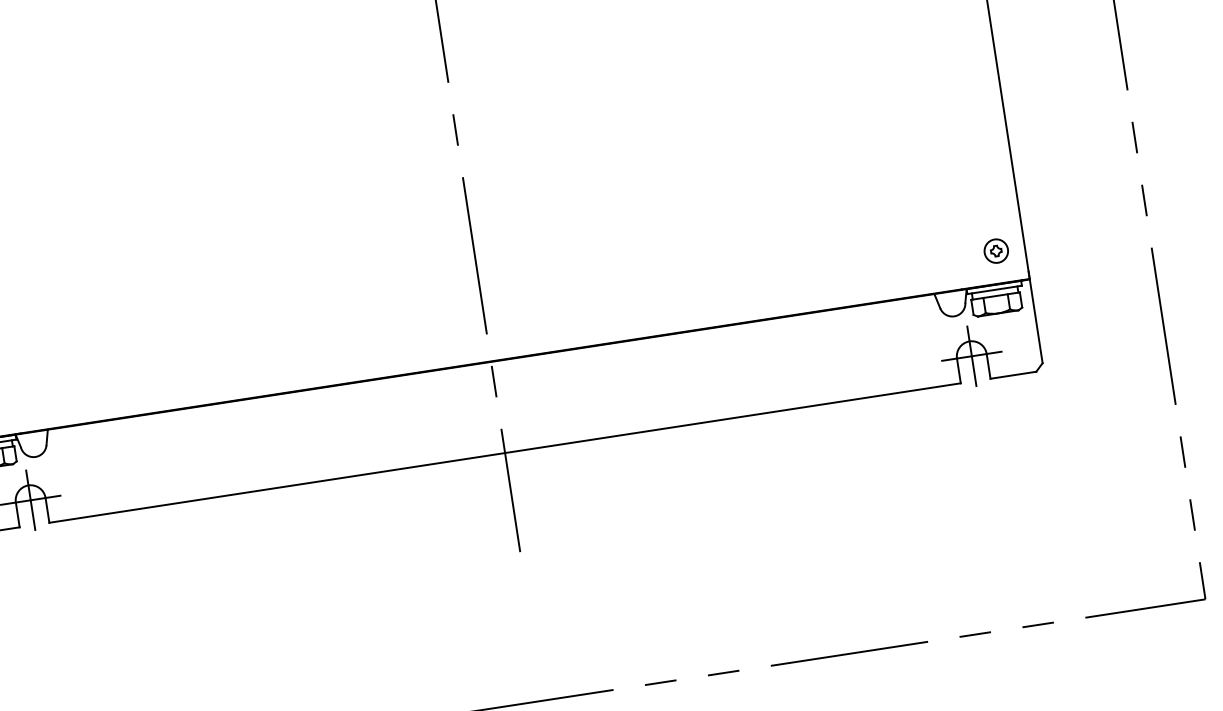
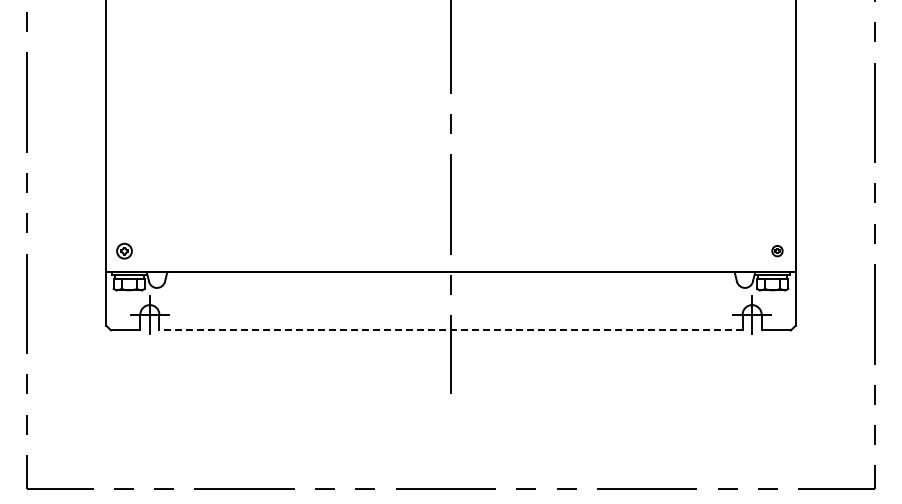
part: (996, 250) -> (777, 250), size x0.7
line: (505, 453) -> (451, 330), solid -> dashed

